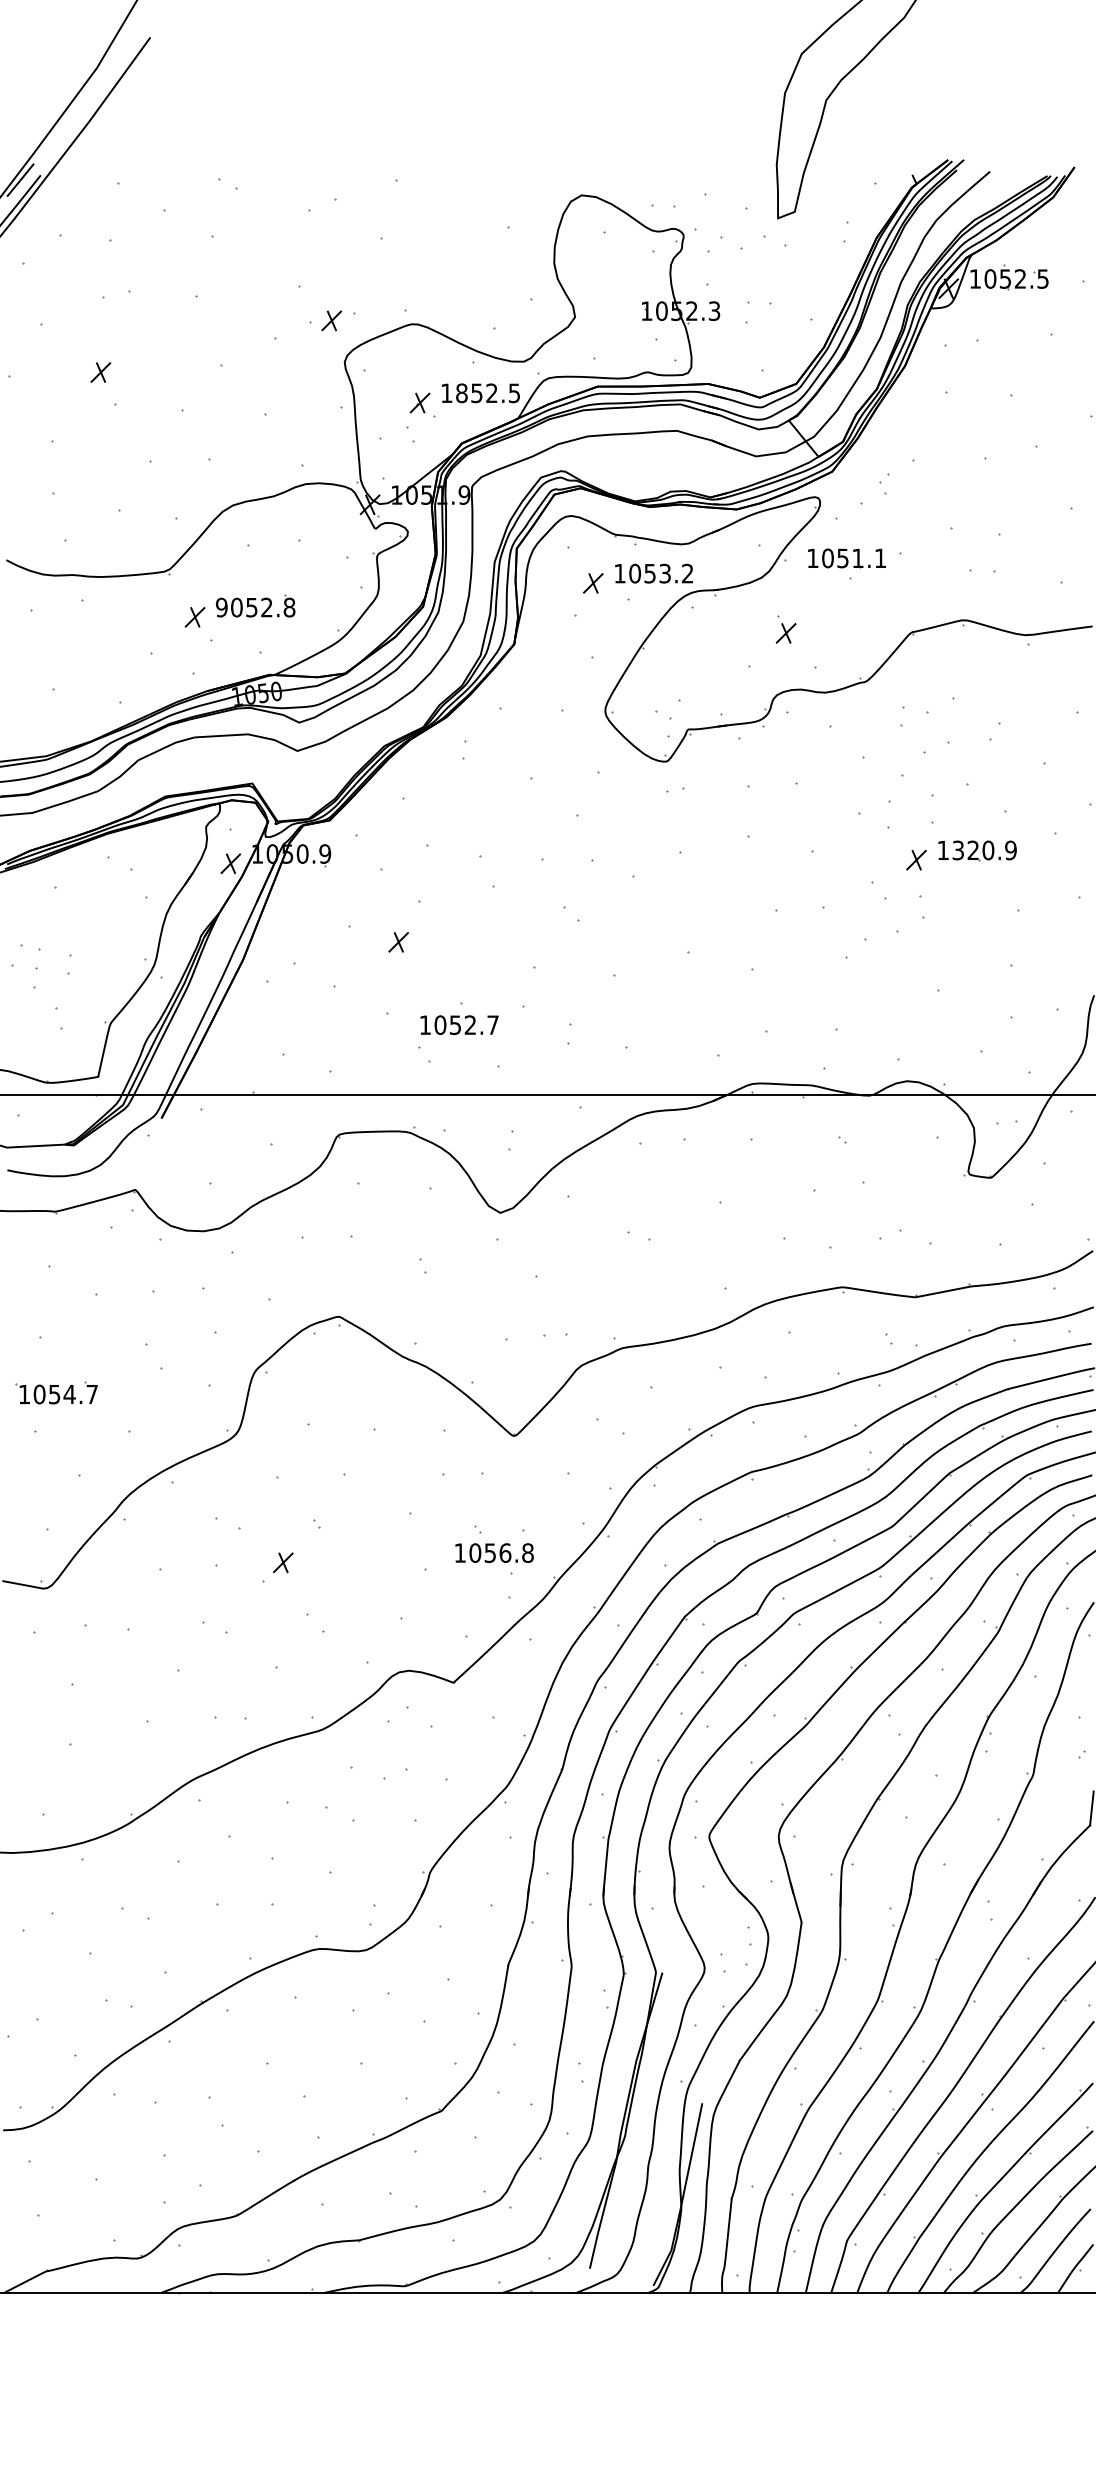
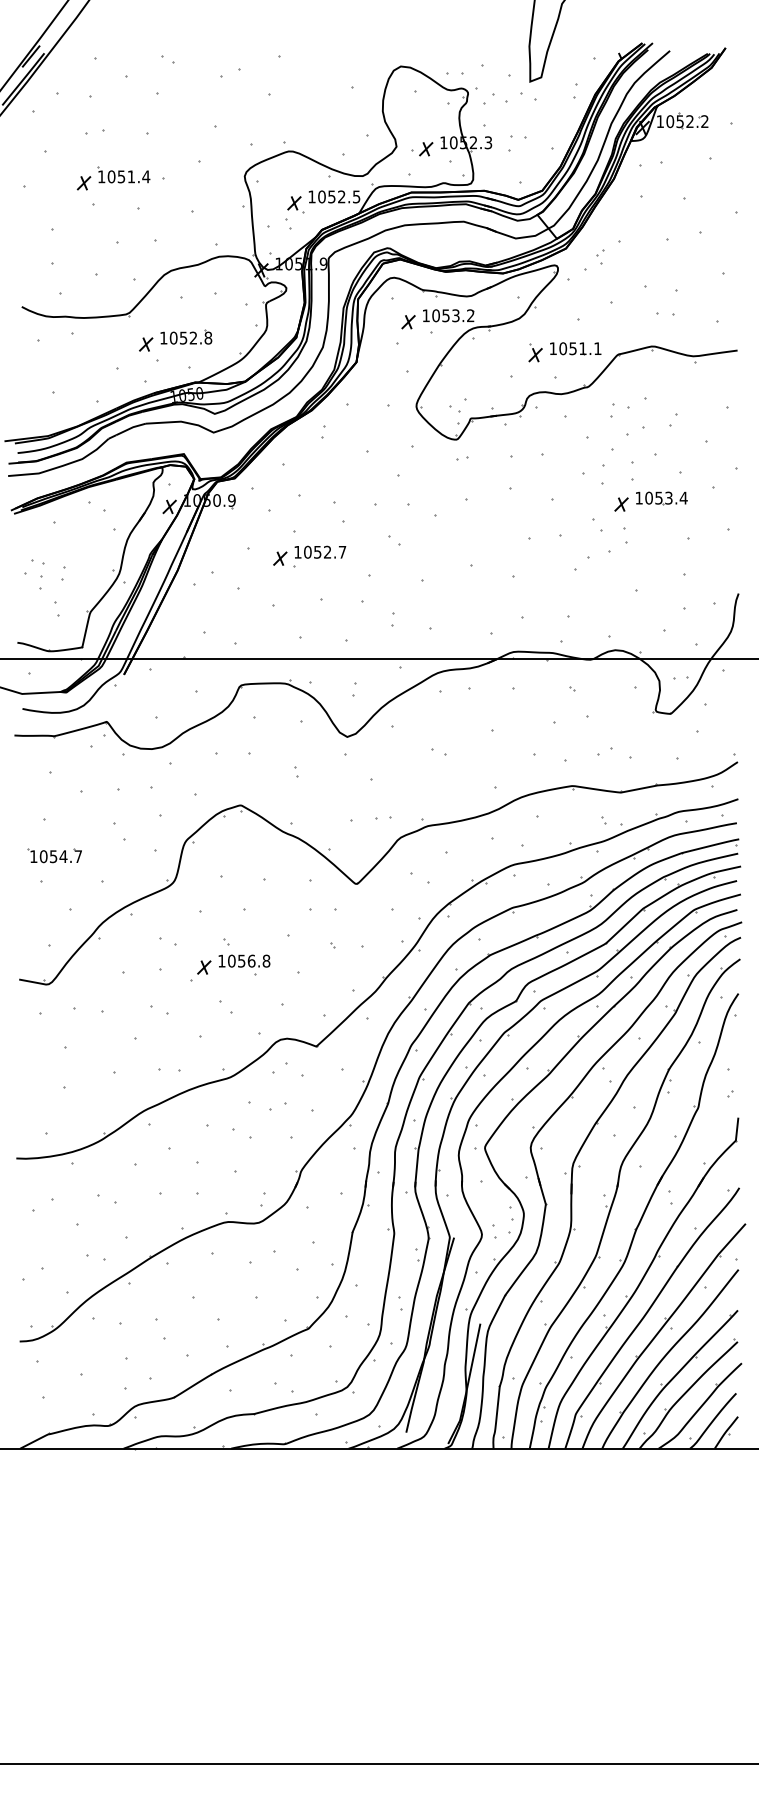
text: (1042, 278) -> (704, 121), 1052.5 -> 1052.2
part: (326, 321) -> (422, 149), moved
part: (160, 359) -> (123, 174), added
text: (461, 392) -> (321, 196), 1852.5 -> 1052.5
part: (846, 558) -> (575, 348), moved
text: (221, 606) -> (163, 337), 9052.8 -> 1052.8
text: (984, 849) -> (666, 497), 1320.9 -> 1053.4
part: (458, 1031) -> (319, 556), moved
part: (494, 1558) -> (244, 964), moved

